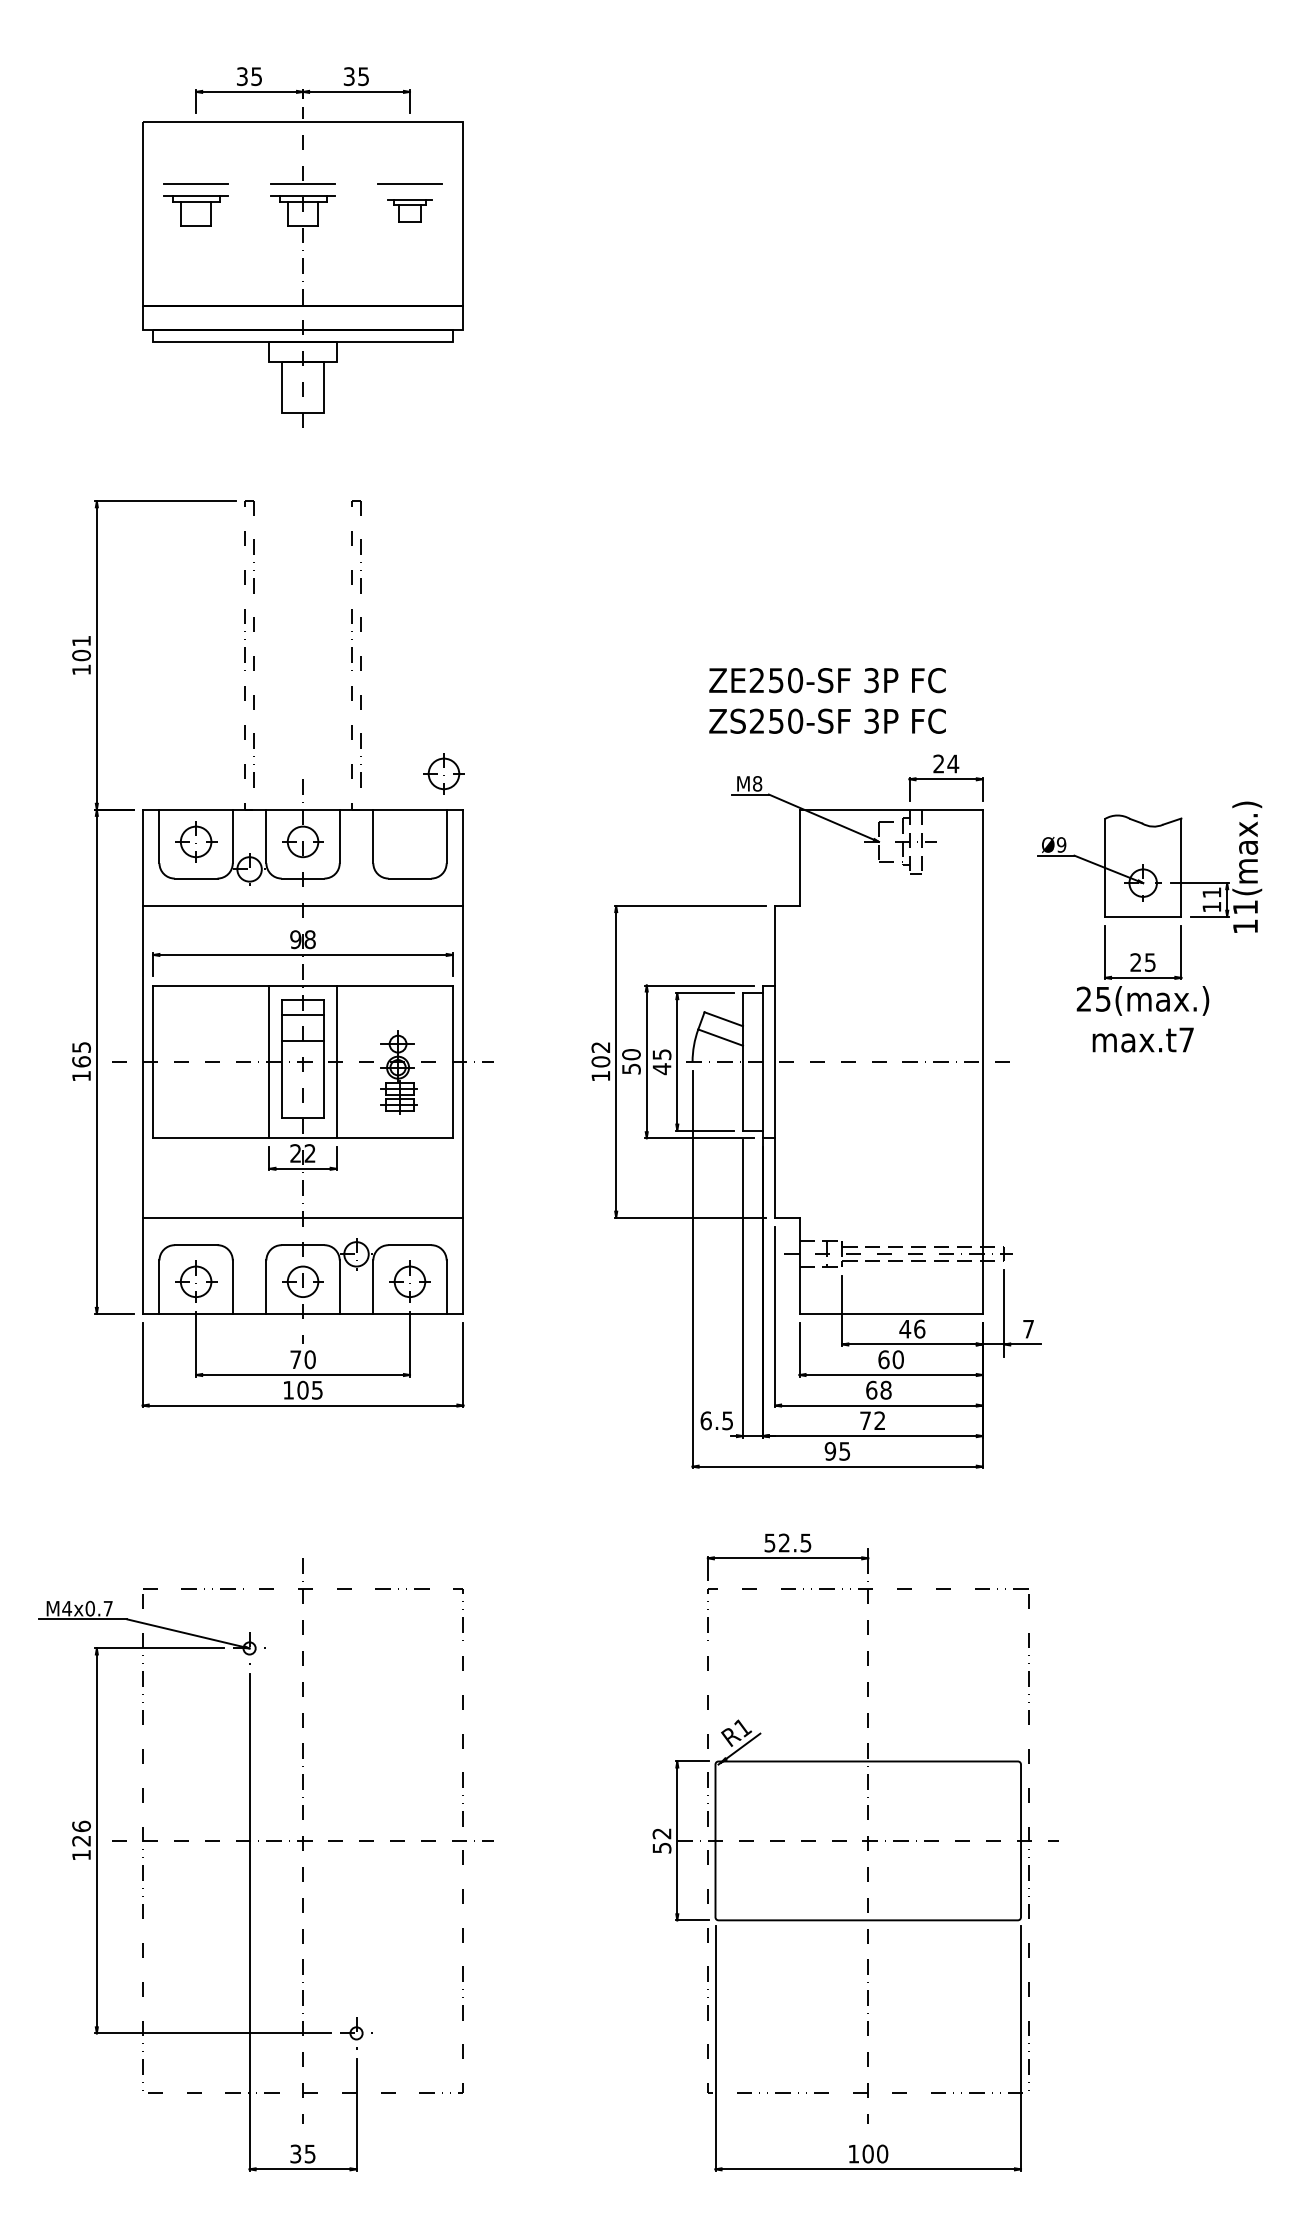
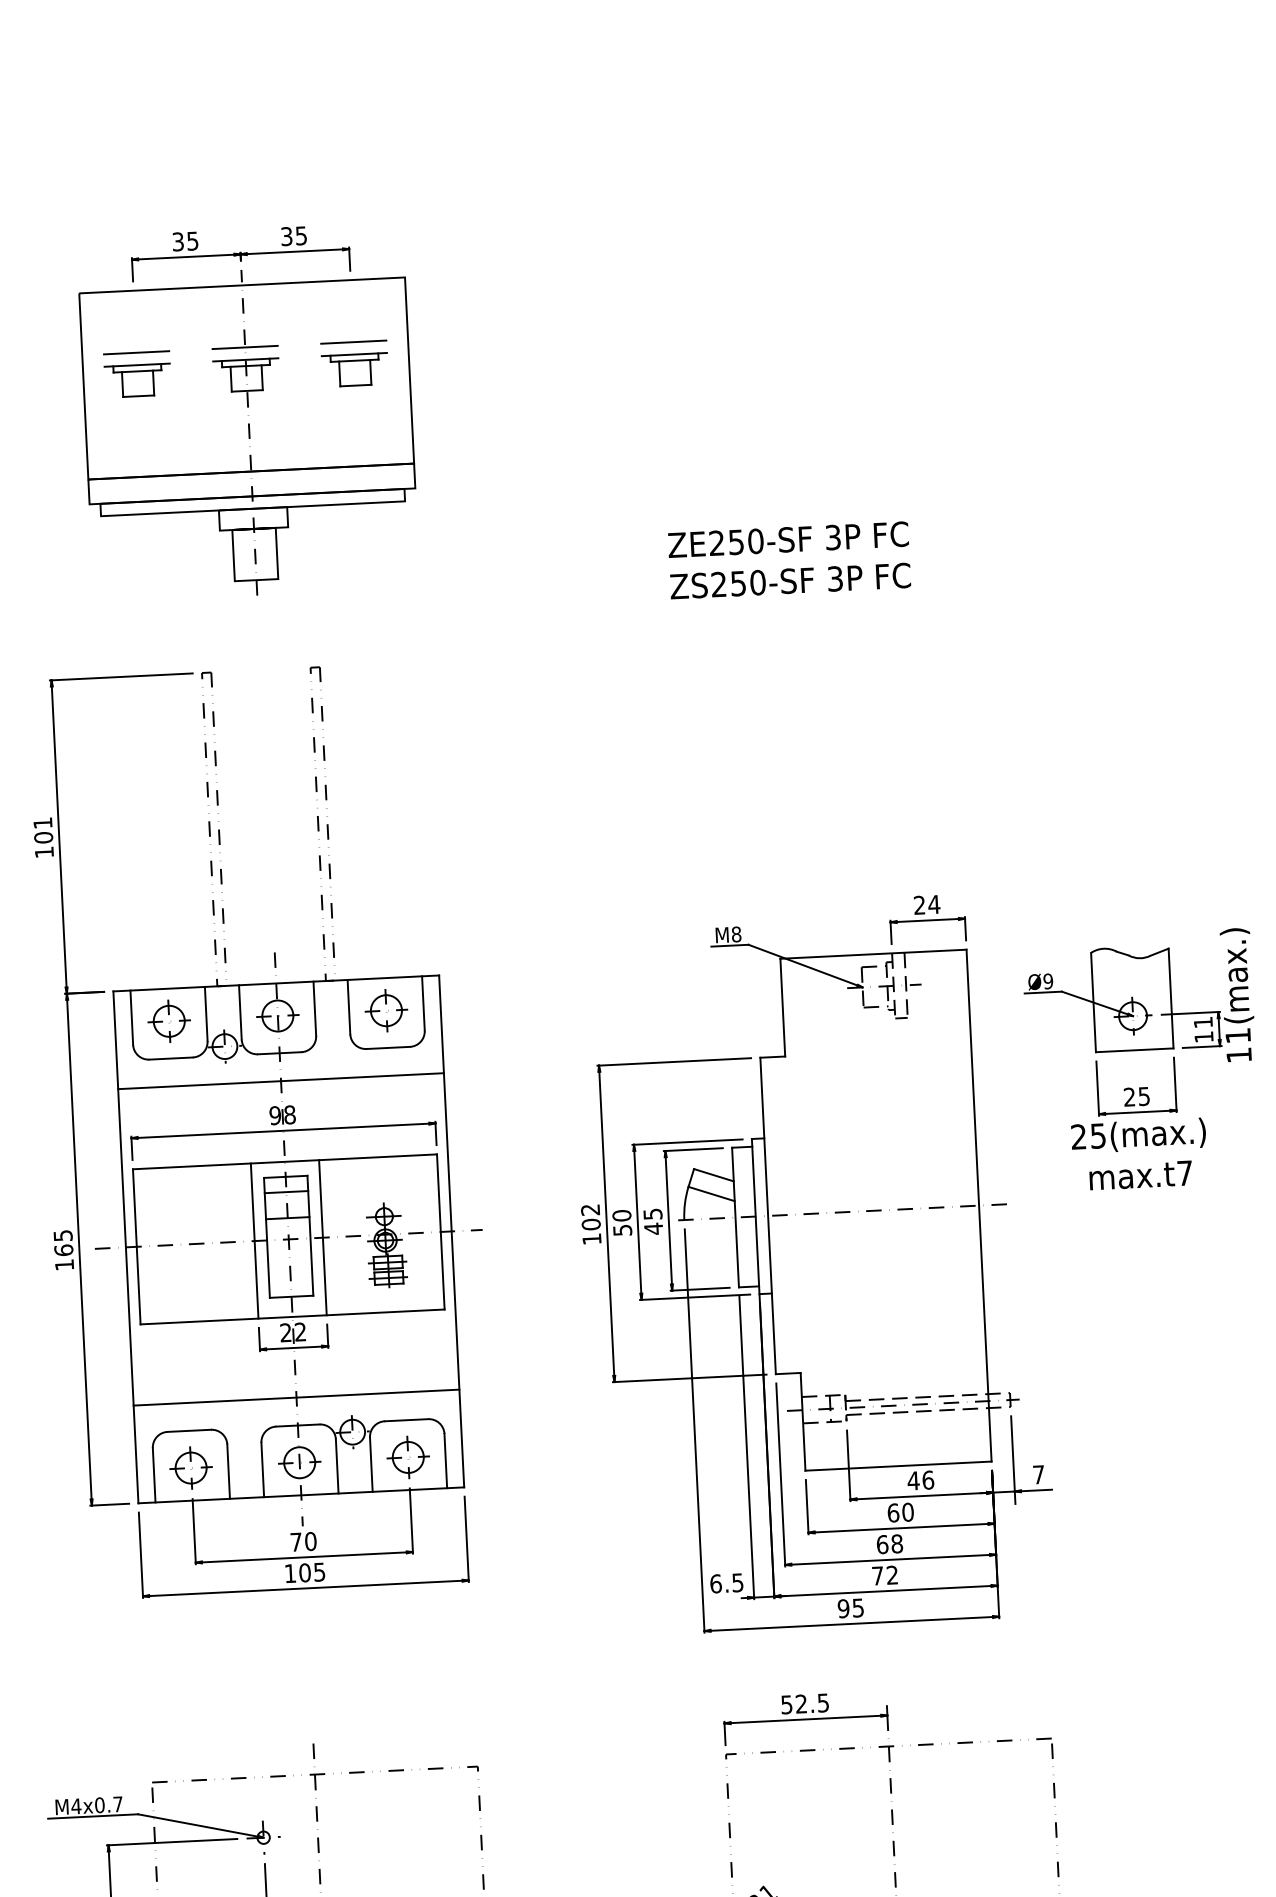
part: (409, 210) -> (354, 369), size x1.43
text: (827, 700) -> (789, 560), moved
part: (443, 773) -> (385, 1010), moved

